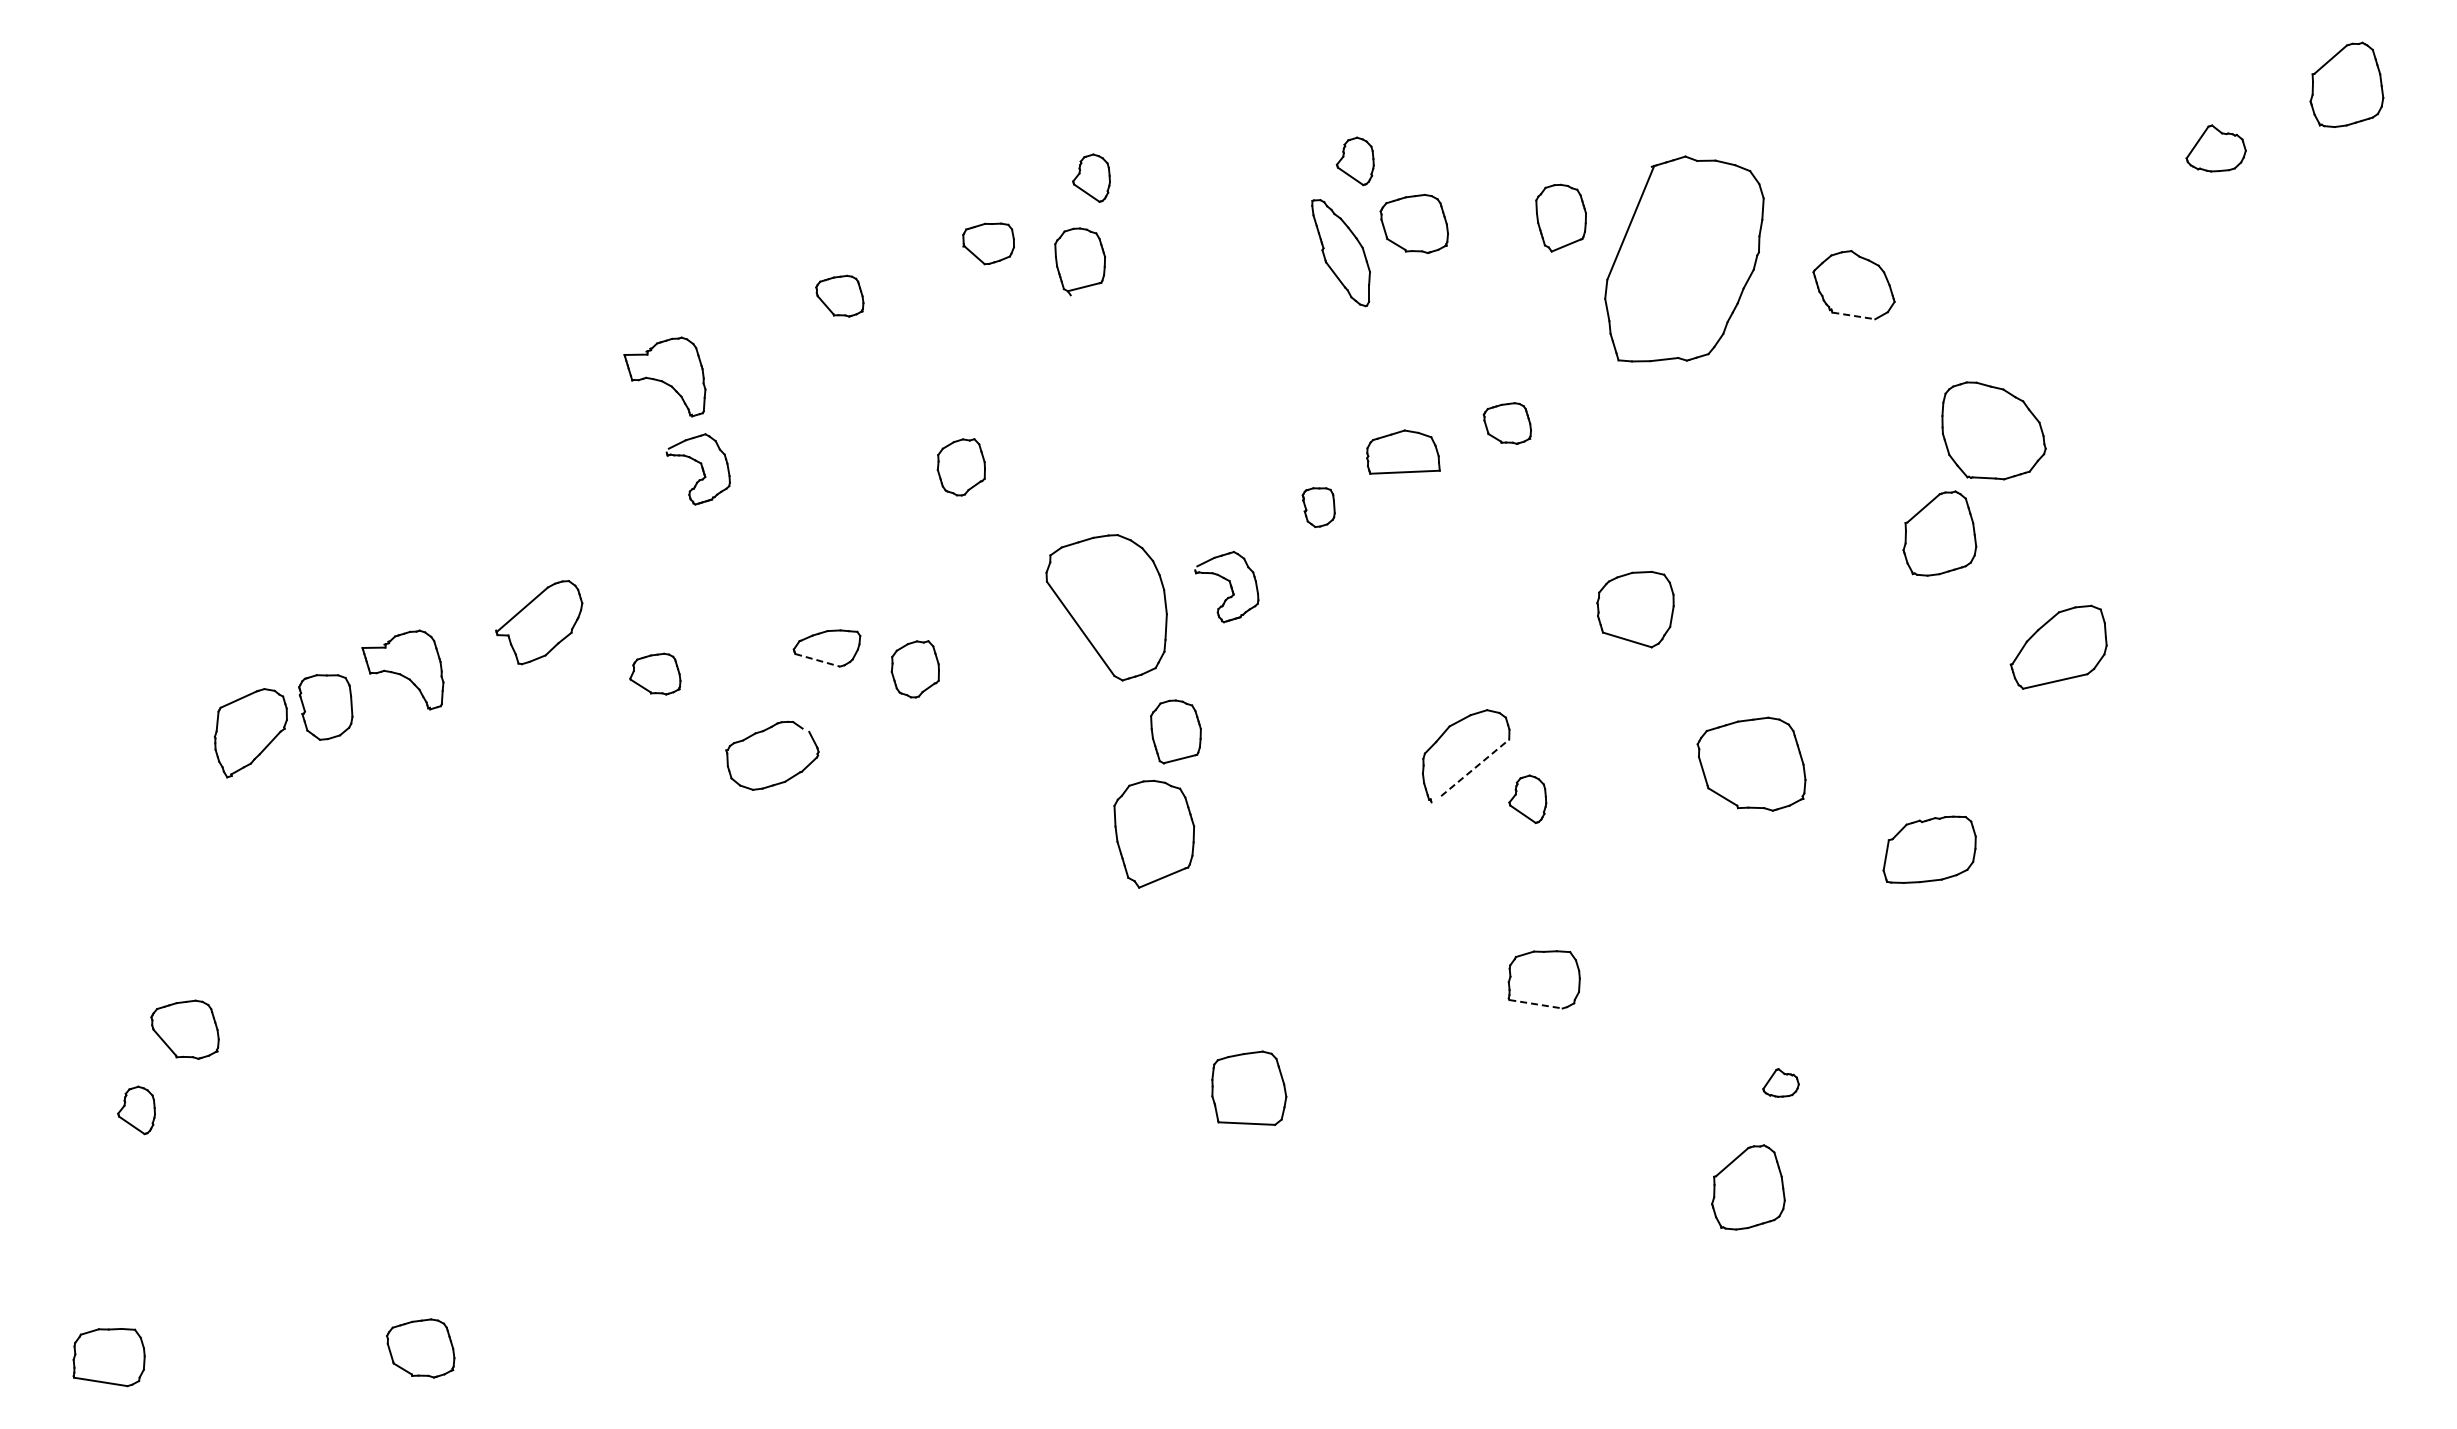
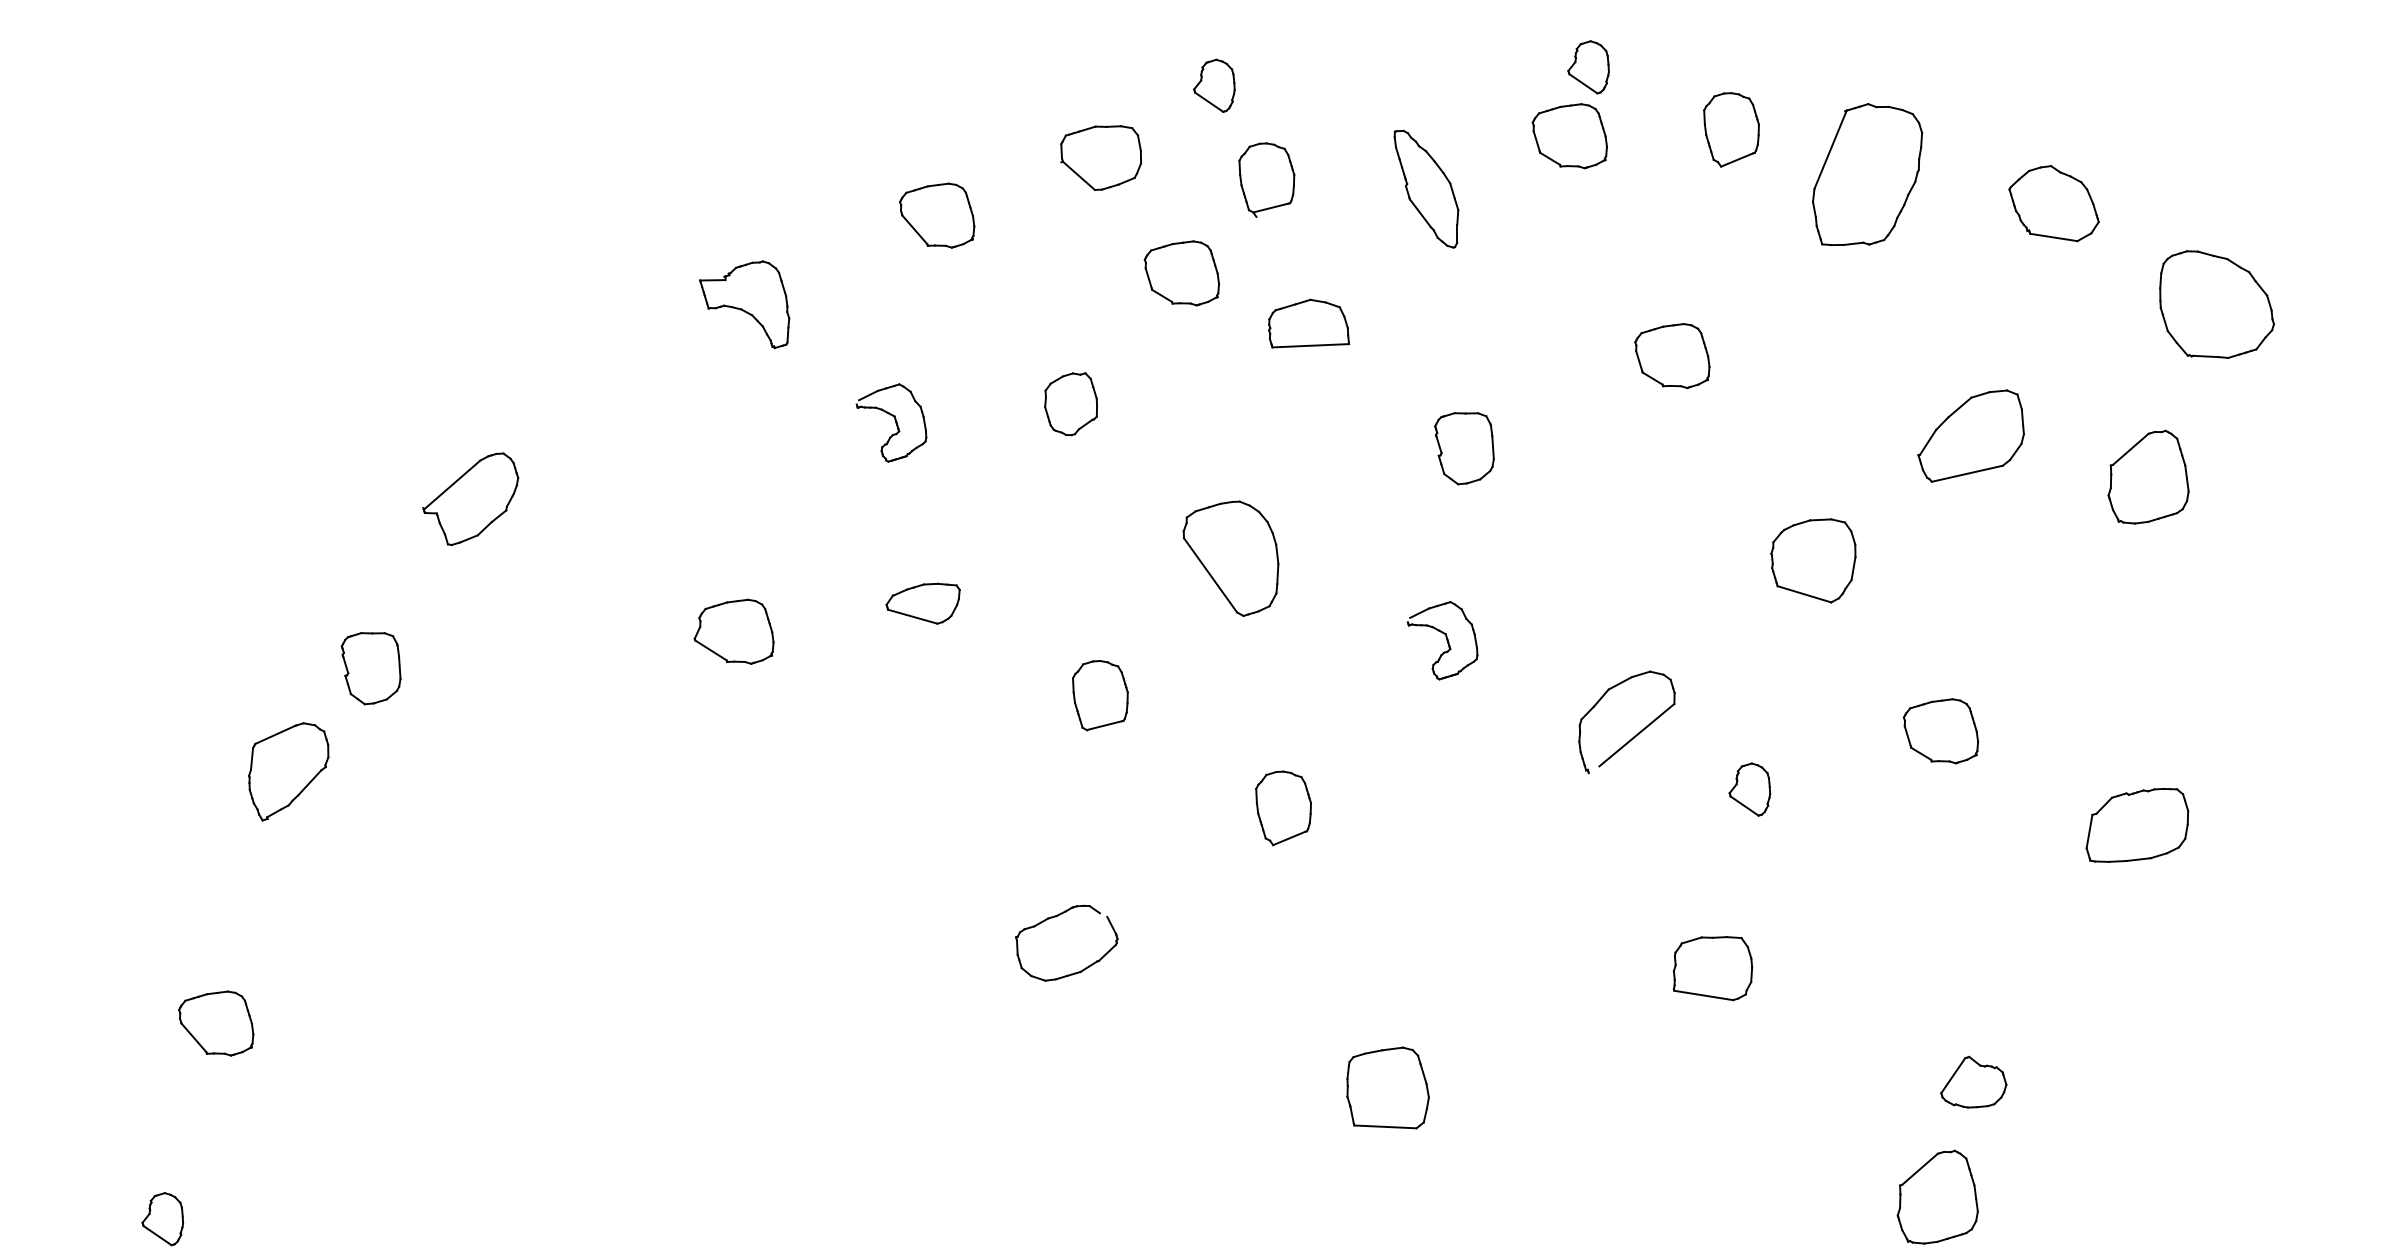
part: (1354, 161) -> (1587, 67), moved
part: (988, 243) -> (1100, 157), size x1.43
part: (1340, 253) -> (1425, 189), moved
part: (1684, 258) -> (1867, 174), size x0.62
part: (1080, 261) -> (1267, 179), moved
part: (839, 296) -> (936, 216), size x1.43
line: (1853, 315) -> (2053, 237), dashed -> solid
part: (1061, 348) -> (1181, 273), added
part: (1507, 423) -> (1672, 355), size x1.43
part: (1993, 430) -> (2216, 304), moved
part: (1403, 451) -> (1309, 322), moved
part: (697, 469) -> (890, 423), moved
part: (1318, 507) -> (1464, 448), size x1.67
part: (1226, 587) -> (1442, 641), moved
part: (1106, 607) -> (1230, 558), size x0.71
part: (539, 622) -> (471, 499), moved
part: (2058, 646) -> (1970, 435), moved
line: (818, 660) -> (913, 616), dashed -> solid
part: (402, 669) -> (455, 626), removed
part: (914, 669) -> (1019, 626), removed
part: (655, 674) -> (734, 632), size x1.43
part: (1175, 731) -> (1099, 695), moved
part: (763, 732) -> (1056, 917), moved
part: (250, 733) -> (288, 772), moved
part: (1750, 764) -> (1940, 731), size x0.62
line: (1475, 767) -> (1637, 734), dashed -> solid
part: (1527, 798) -> (1749, 788), moved
part: (1154, 834) -> (1283, 808), size x0.62
line: (1536, 1004) -> (1704, 995), dashed -> solid
part: (1780, 1082) -> (1973, 1081), size x1.67
part: (136, 1110) -> (162, 1219), moved

